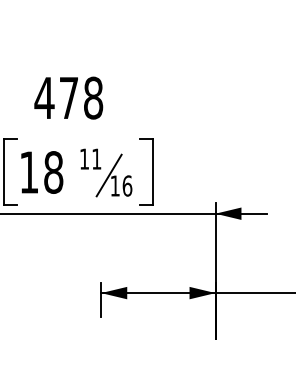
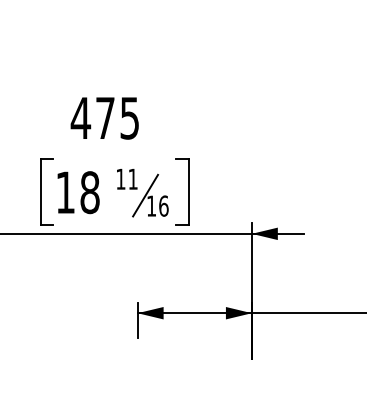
text: (93, 97) -> (129, 117), 478 -> 475

